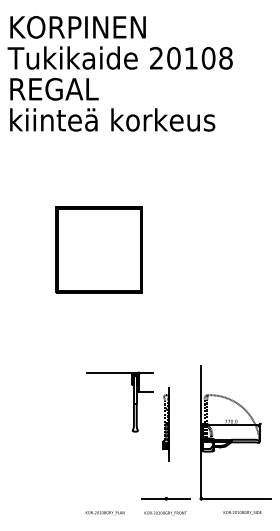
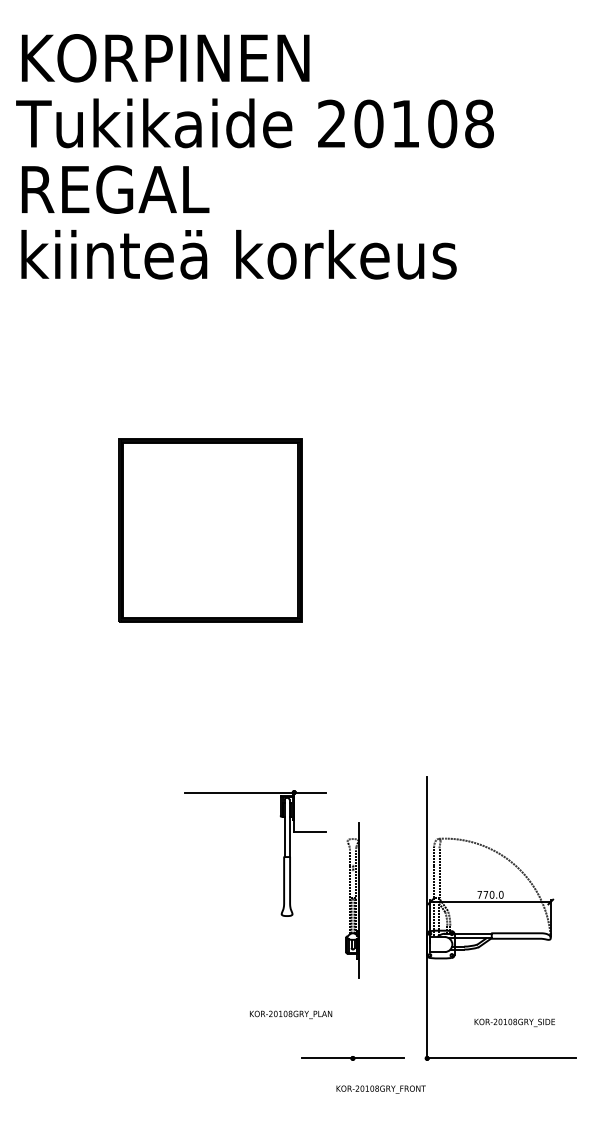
text: (242, 512) -> (514, 1021), moved
text: (104, 513) -> (289, 1015), moved
text: (165, 513) -> (380, 1089), moved

